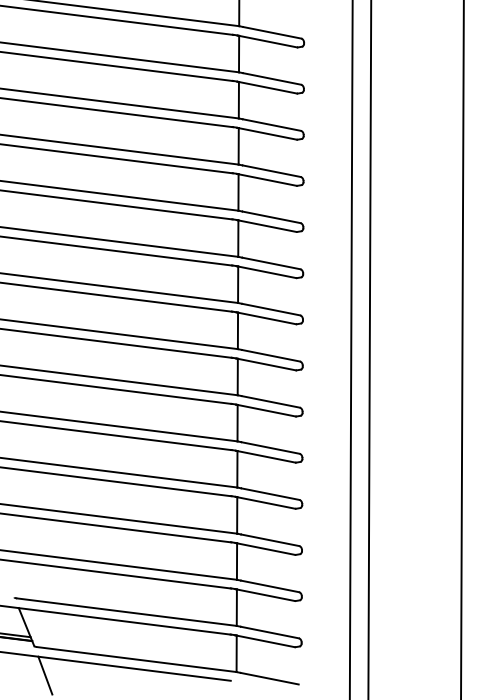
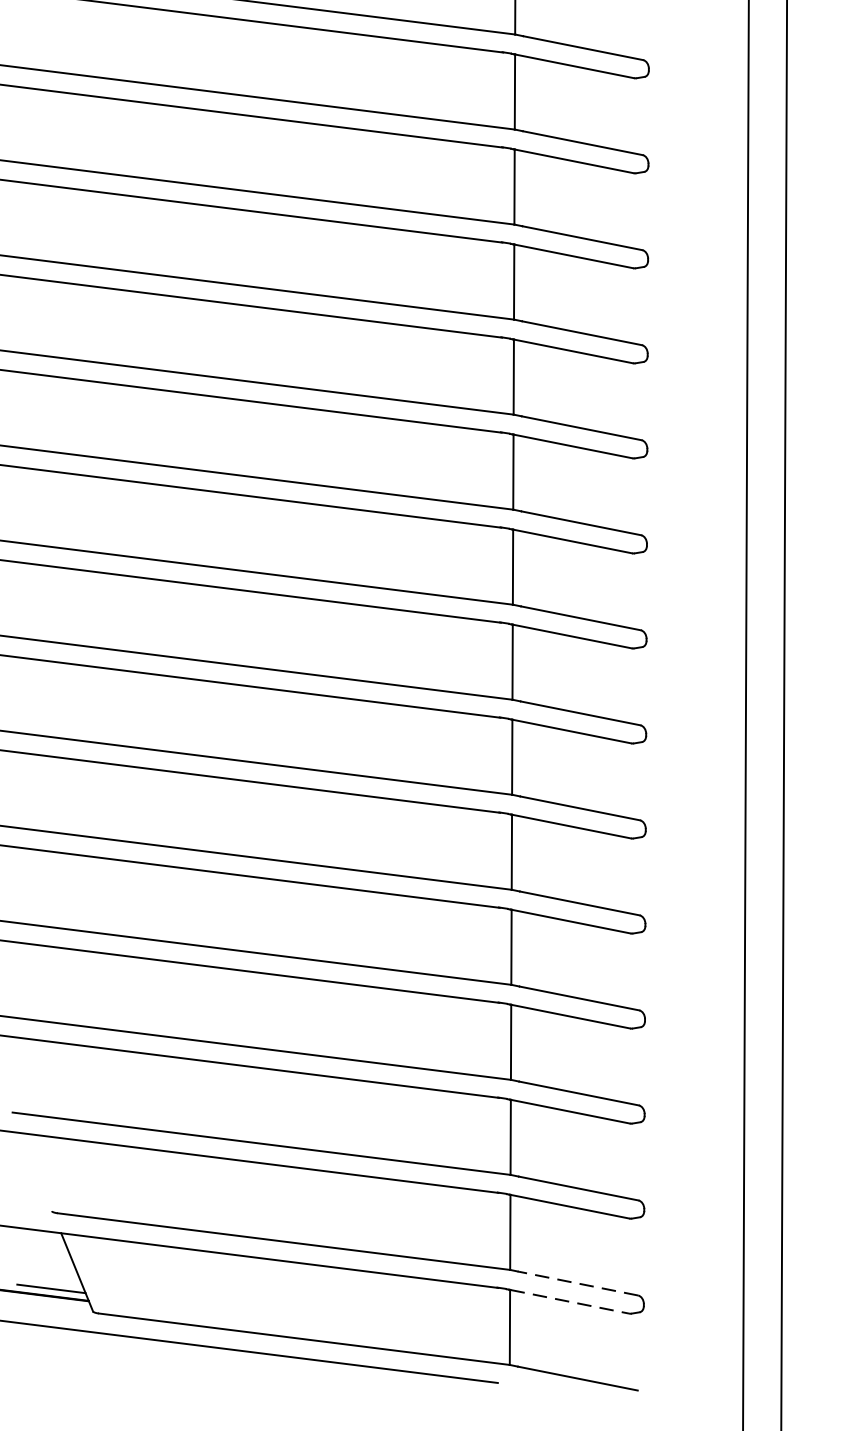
line: (269, 632) -> (577, 1283), solid -> dashed
line: (266, 641) -> (571, 1302), solid -> dashed
line: (45, 675) -> (116, 1372), removed

